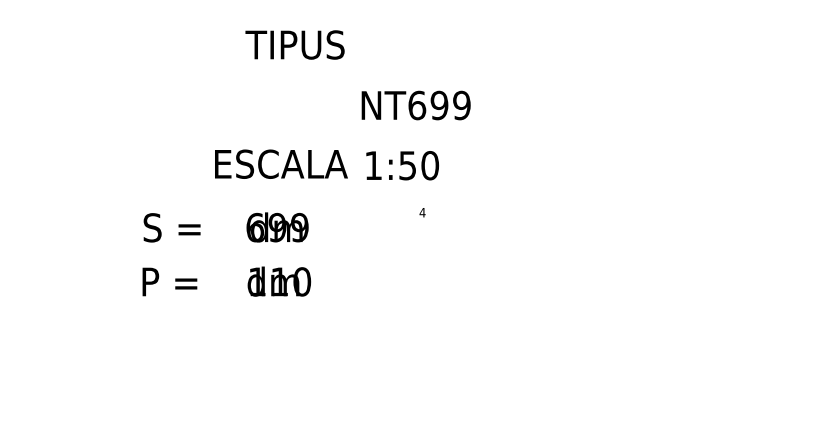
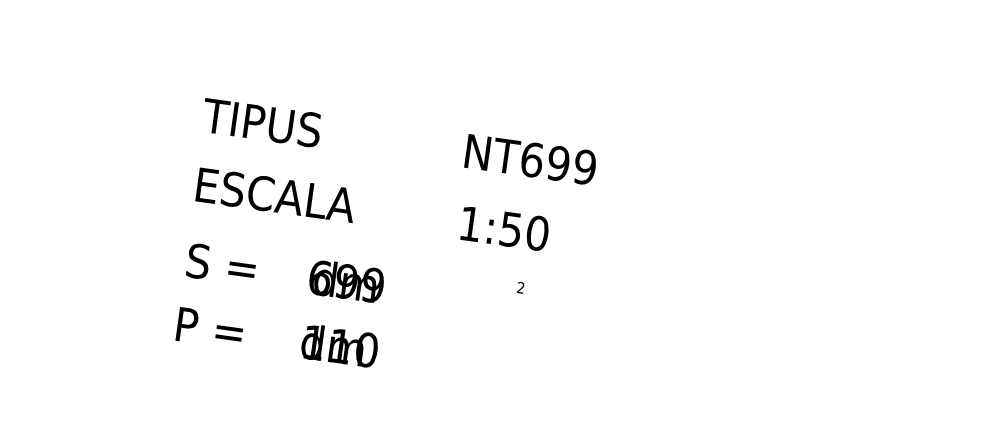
text: (294, 44) -> (261, 122), moved
text: (281, 163) -> (276, 194), moved
text: (422, 212) -> (520, 287), 4 -> 2

